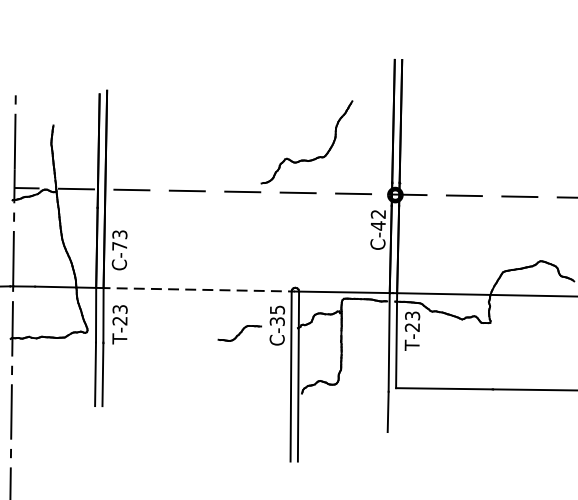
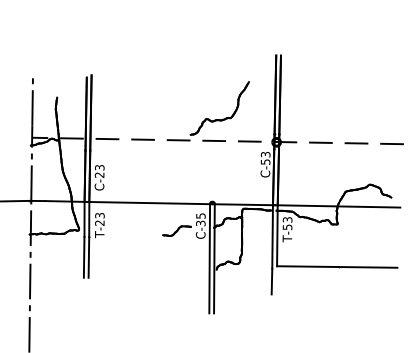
text: (378, 220) -> (265, 158), C-42 -> C-53
text: (119, 245) -> (99, 174), C-73 -> C-23
line: (197, 290) -> (149, 203), dashed -> solid
text: (412, 326) -> (287, 226), T-23 -> T-53

